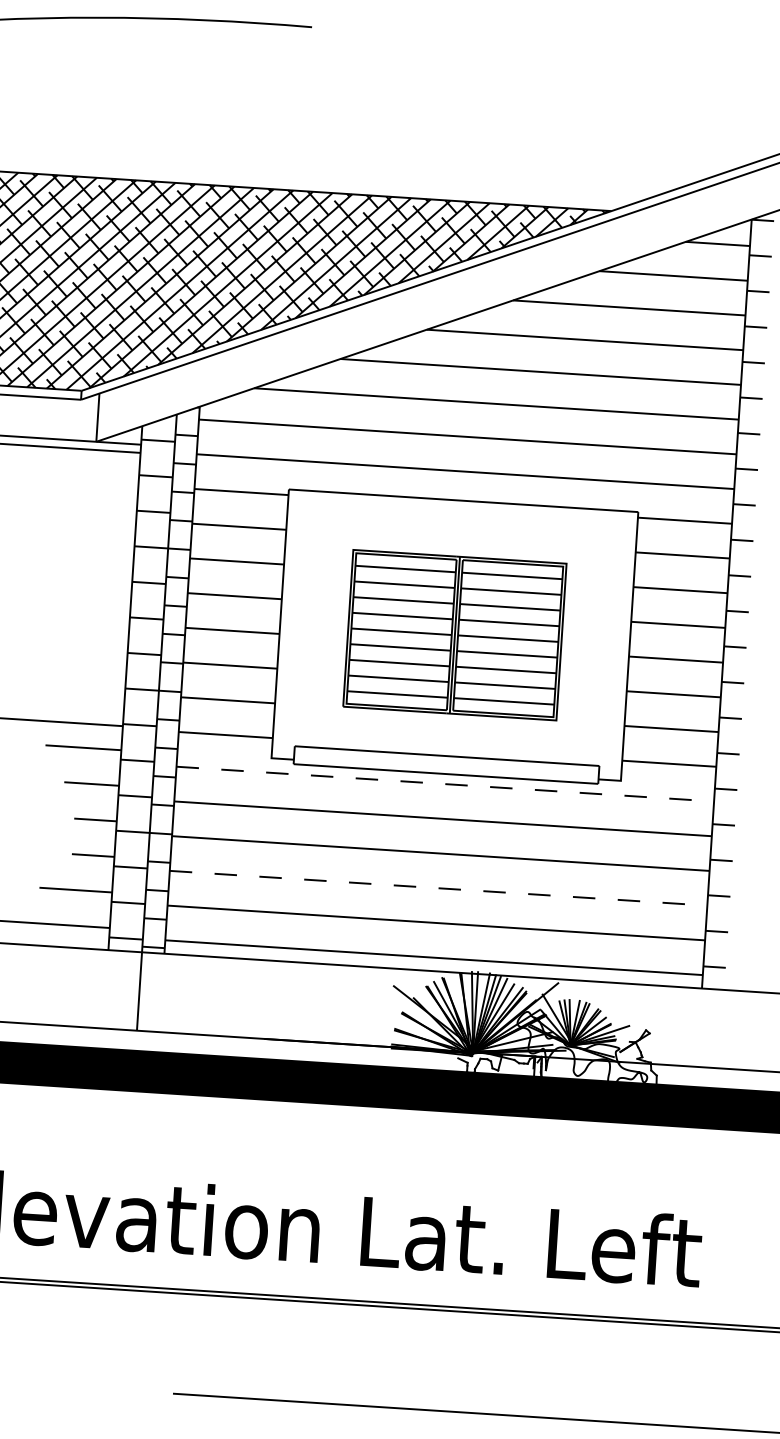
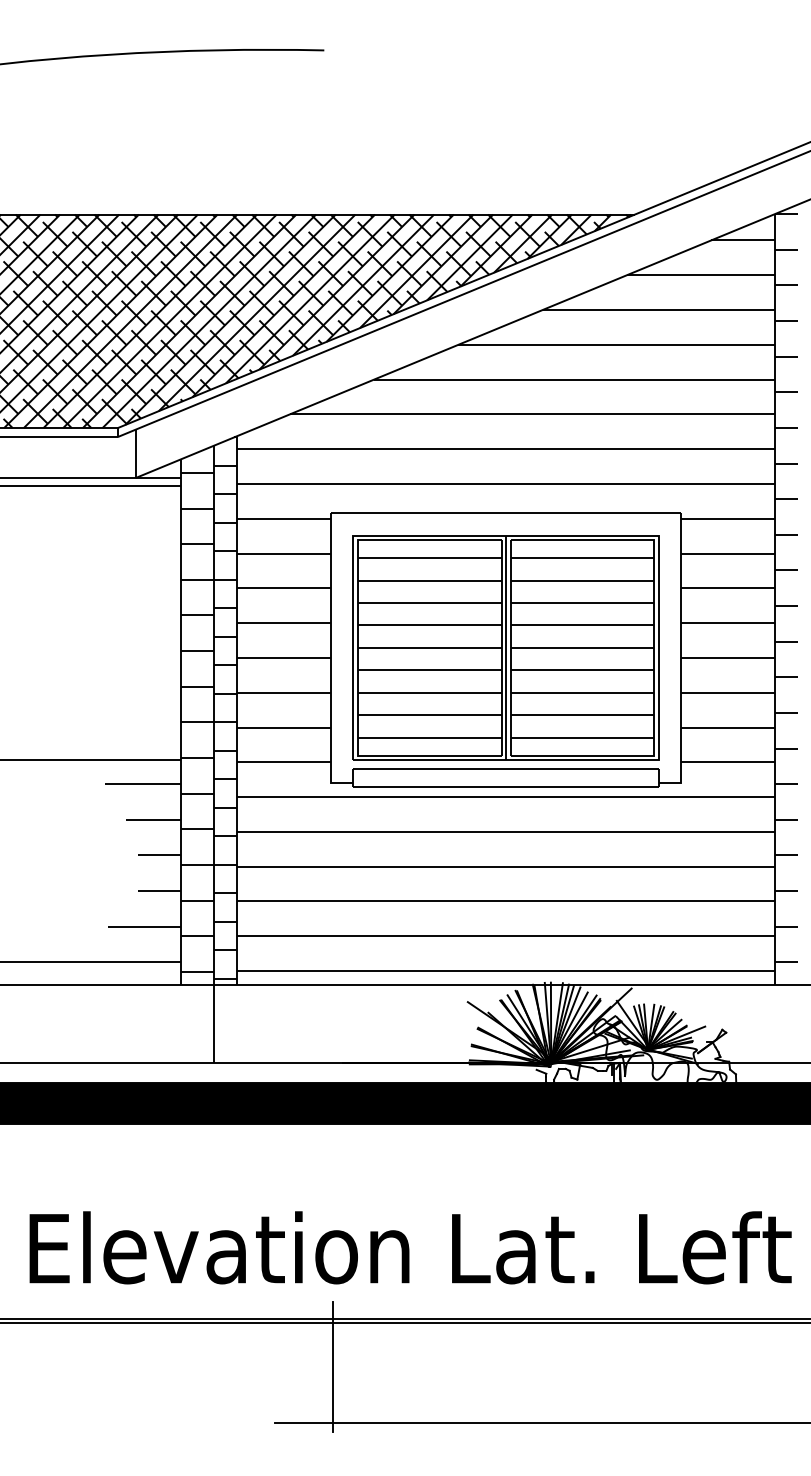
part: (454, 634) -> (505, 647), size x1.43
line: (445, 784) -> (506, 797), dashed -> solid
line: (438, 888) -> (506, 901), dashed -> solid
line: (236, 1341) -> (333, 1366), added

